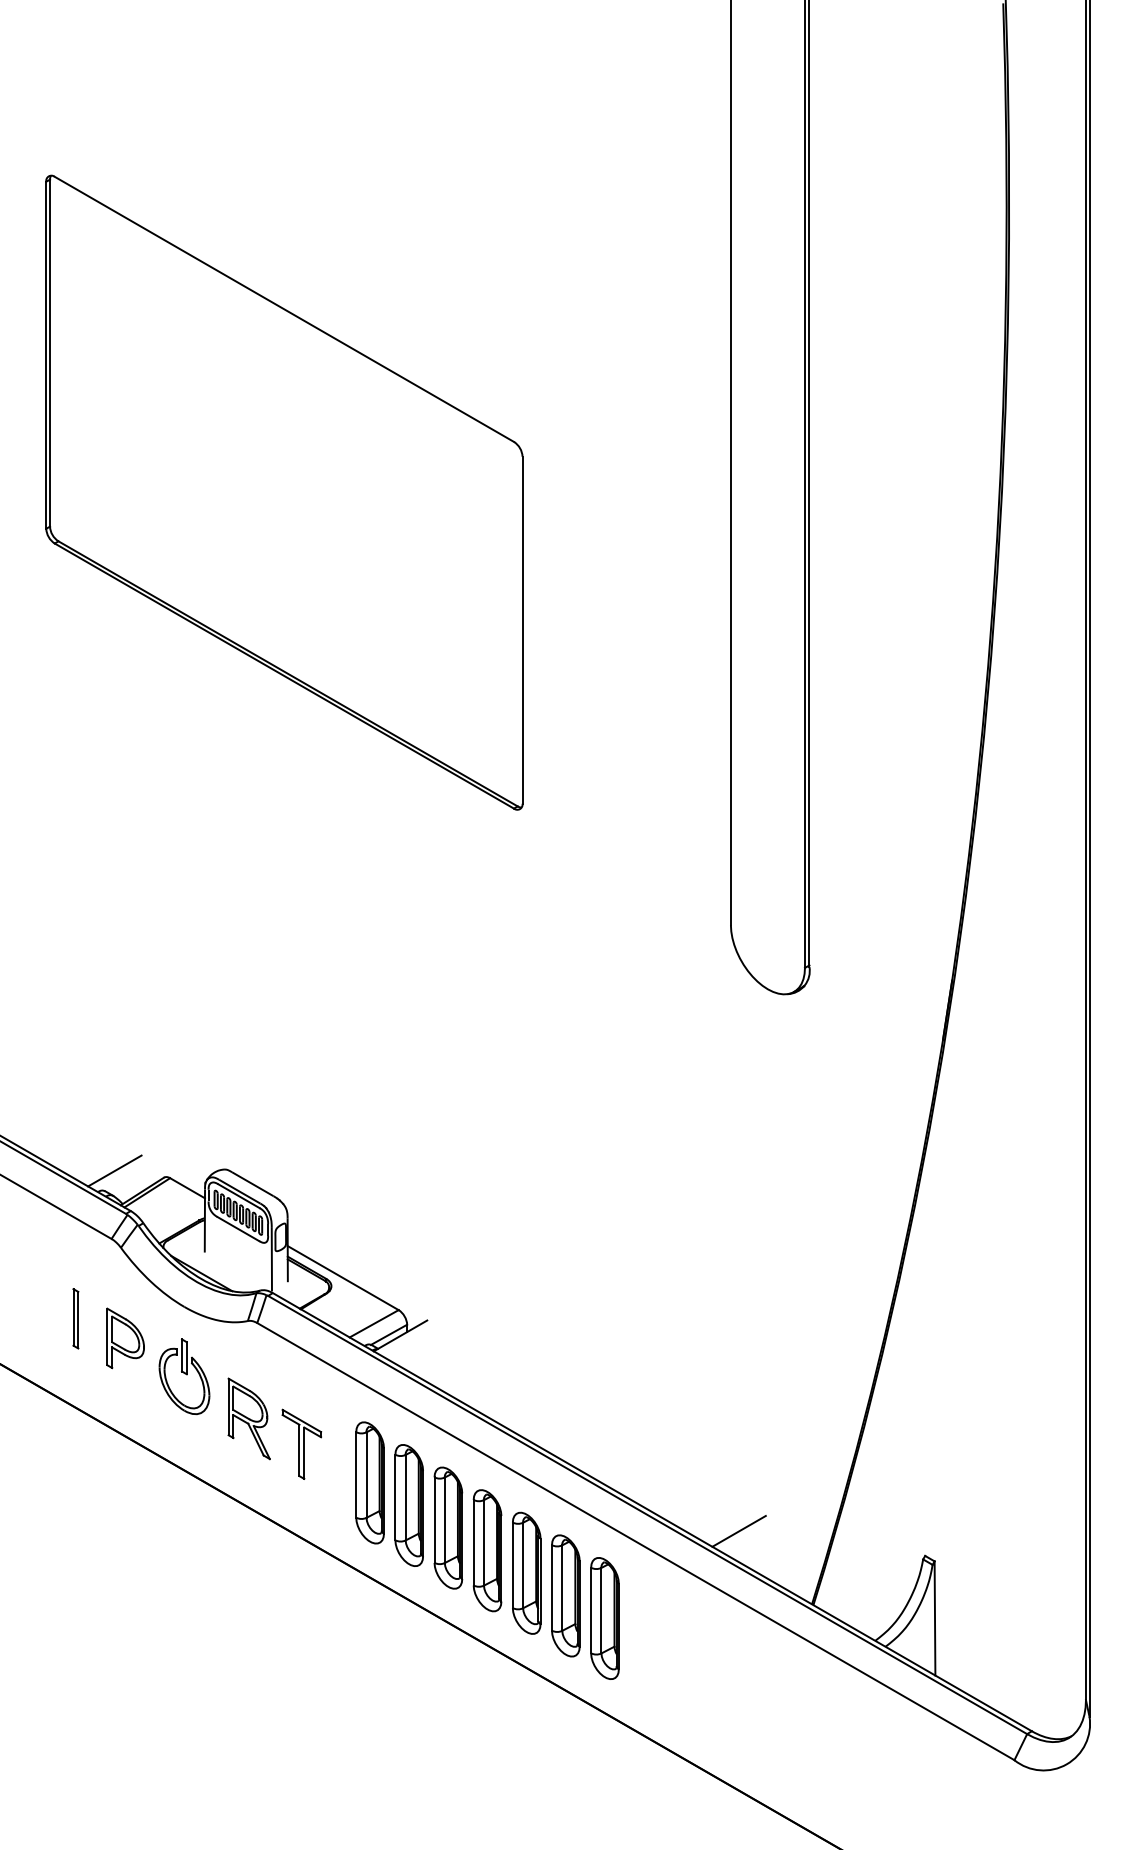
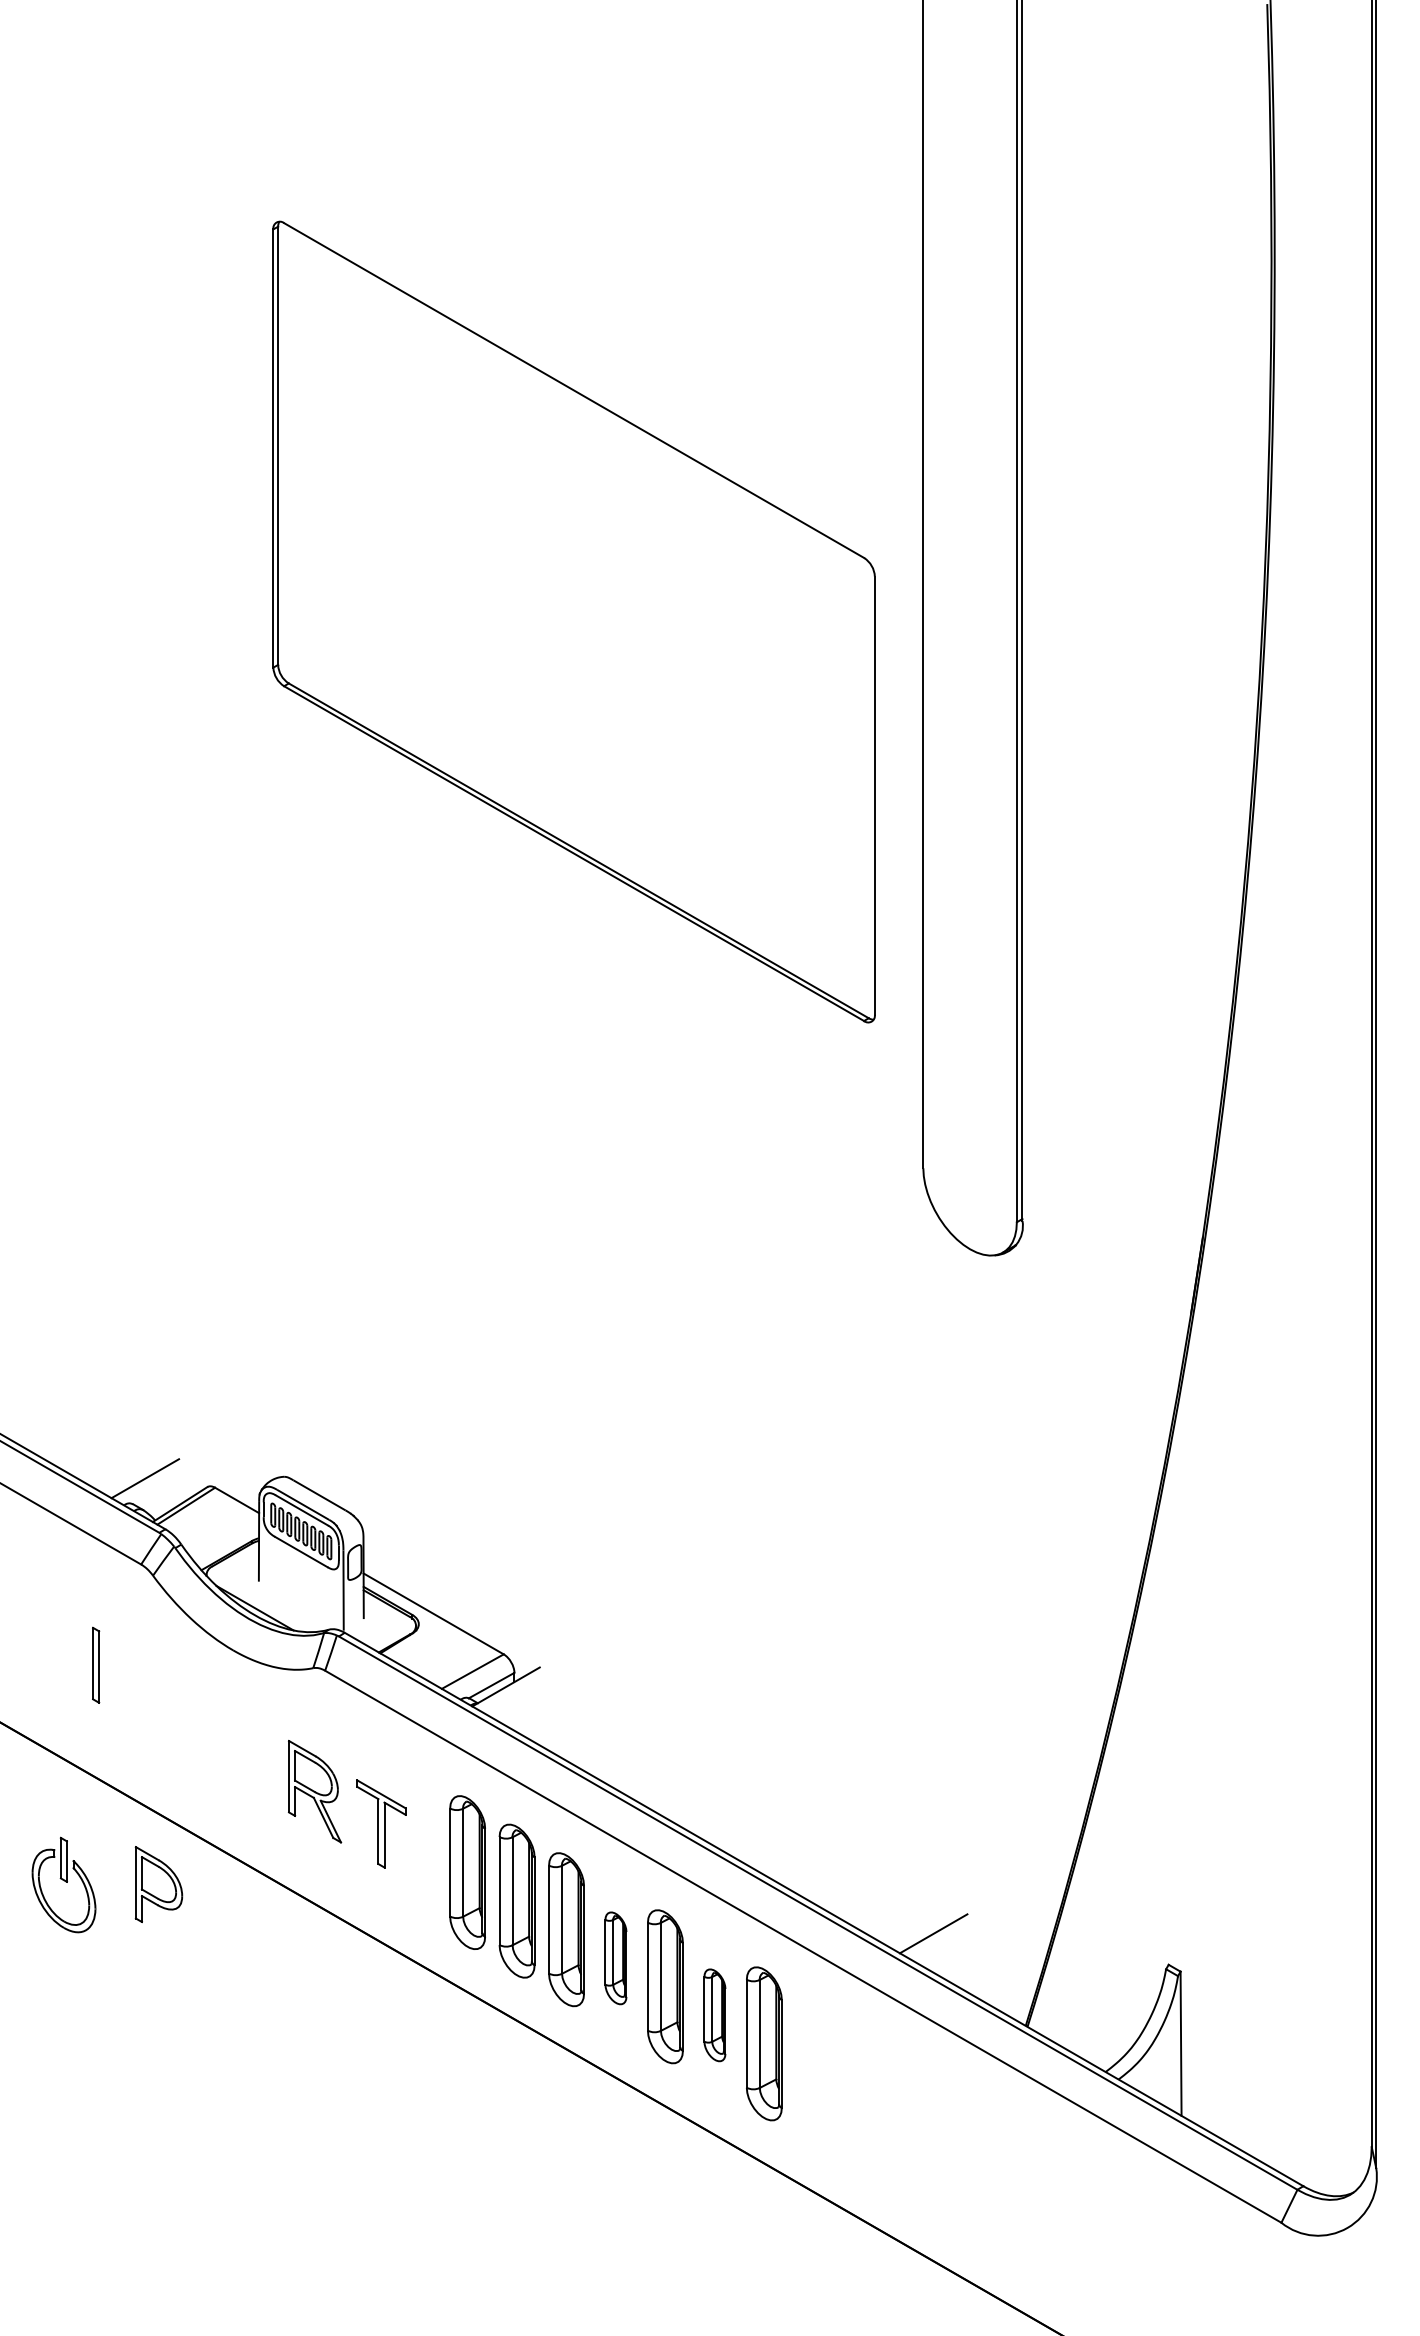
part: (284, 492) -> (574, 621), moved
part: (125, 1338) -> (158, 1884), moved
part: (184, 1376) -> (64, 1884), moved
part: (487, 1550) -> (615, 1957), size x0.6
part: (565, 1595) -> (714, 2014), size x0.6

